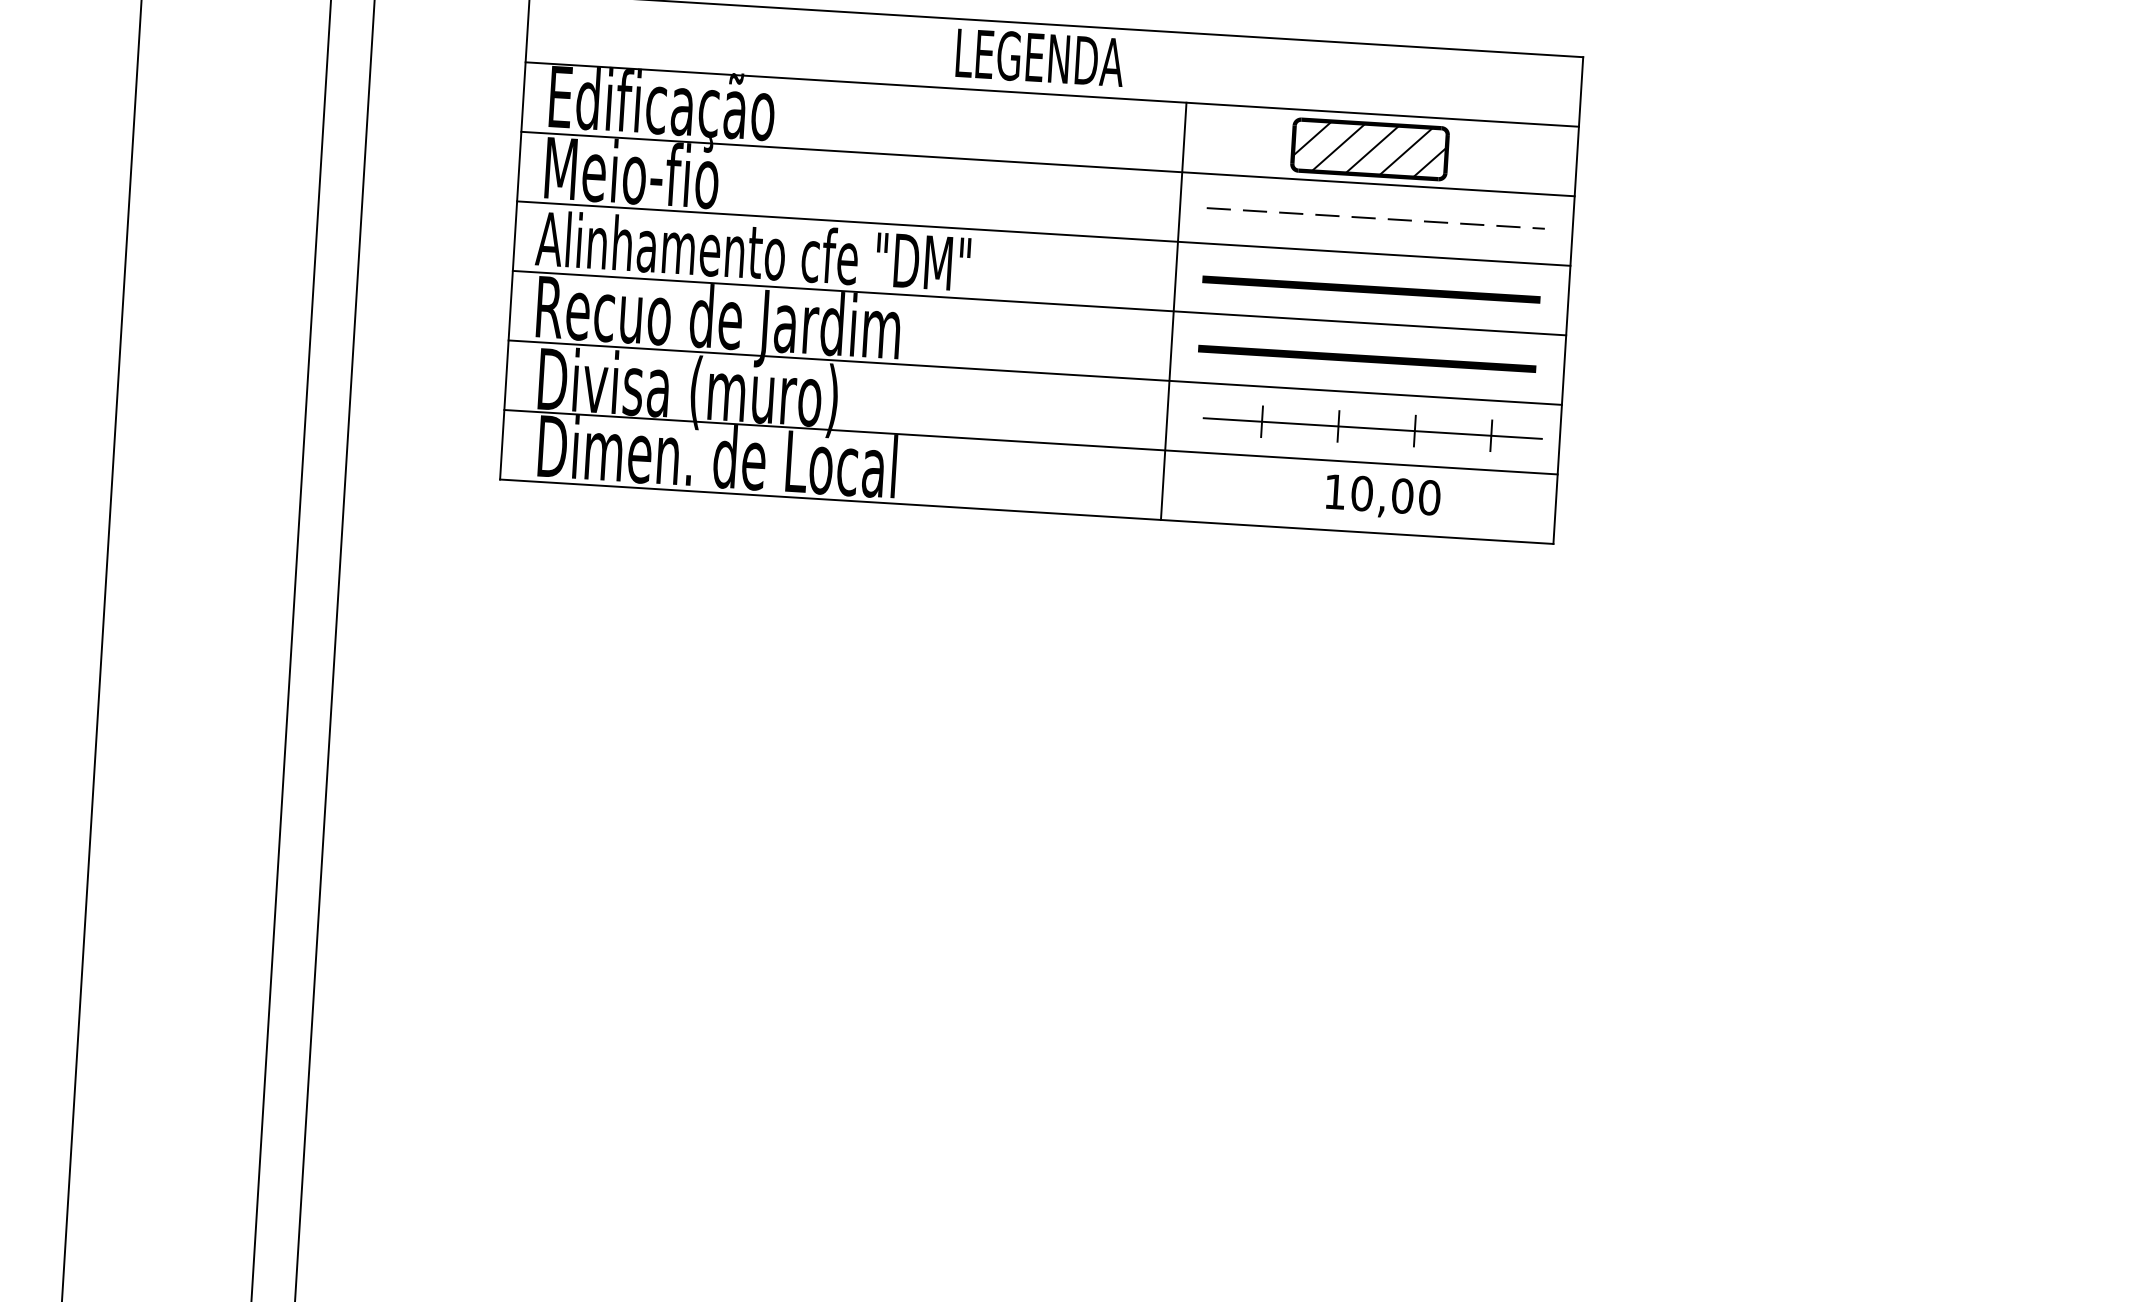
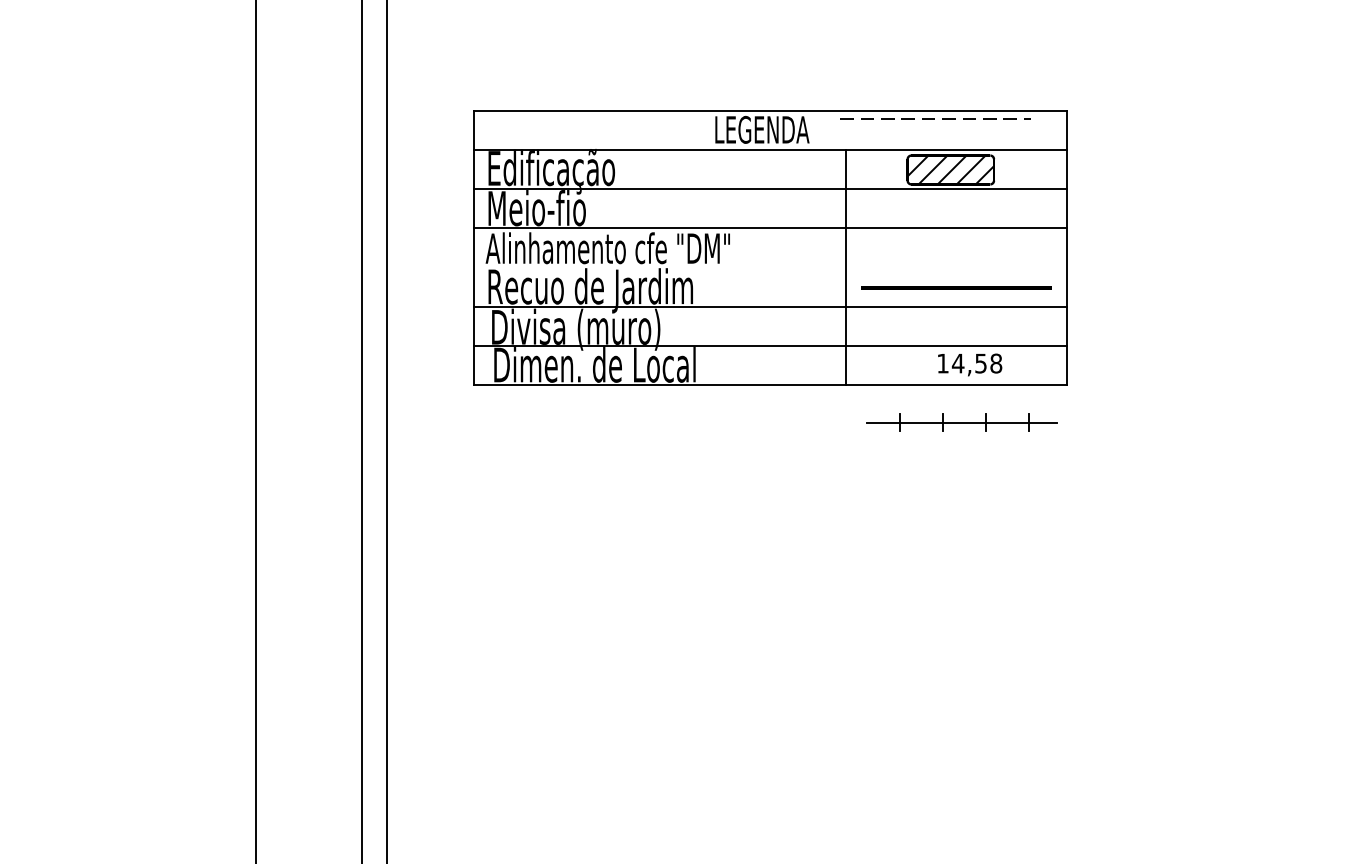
line: (1374, 218) -> (934, 118), moved
line: (1371, 289) -> (956, 248), removed
line: (1039, 302) -> (770, 267), removed
part: (1371, 428) -> (961, 422), moved
text: (1394, 495) -> (976, 363), 10,00 -> 14,58

